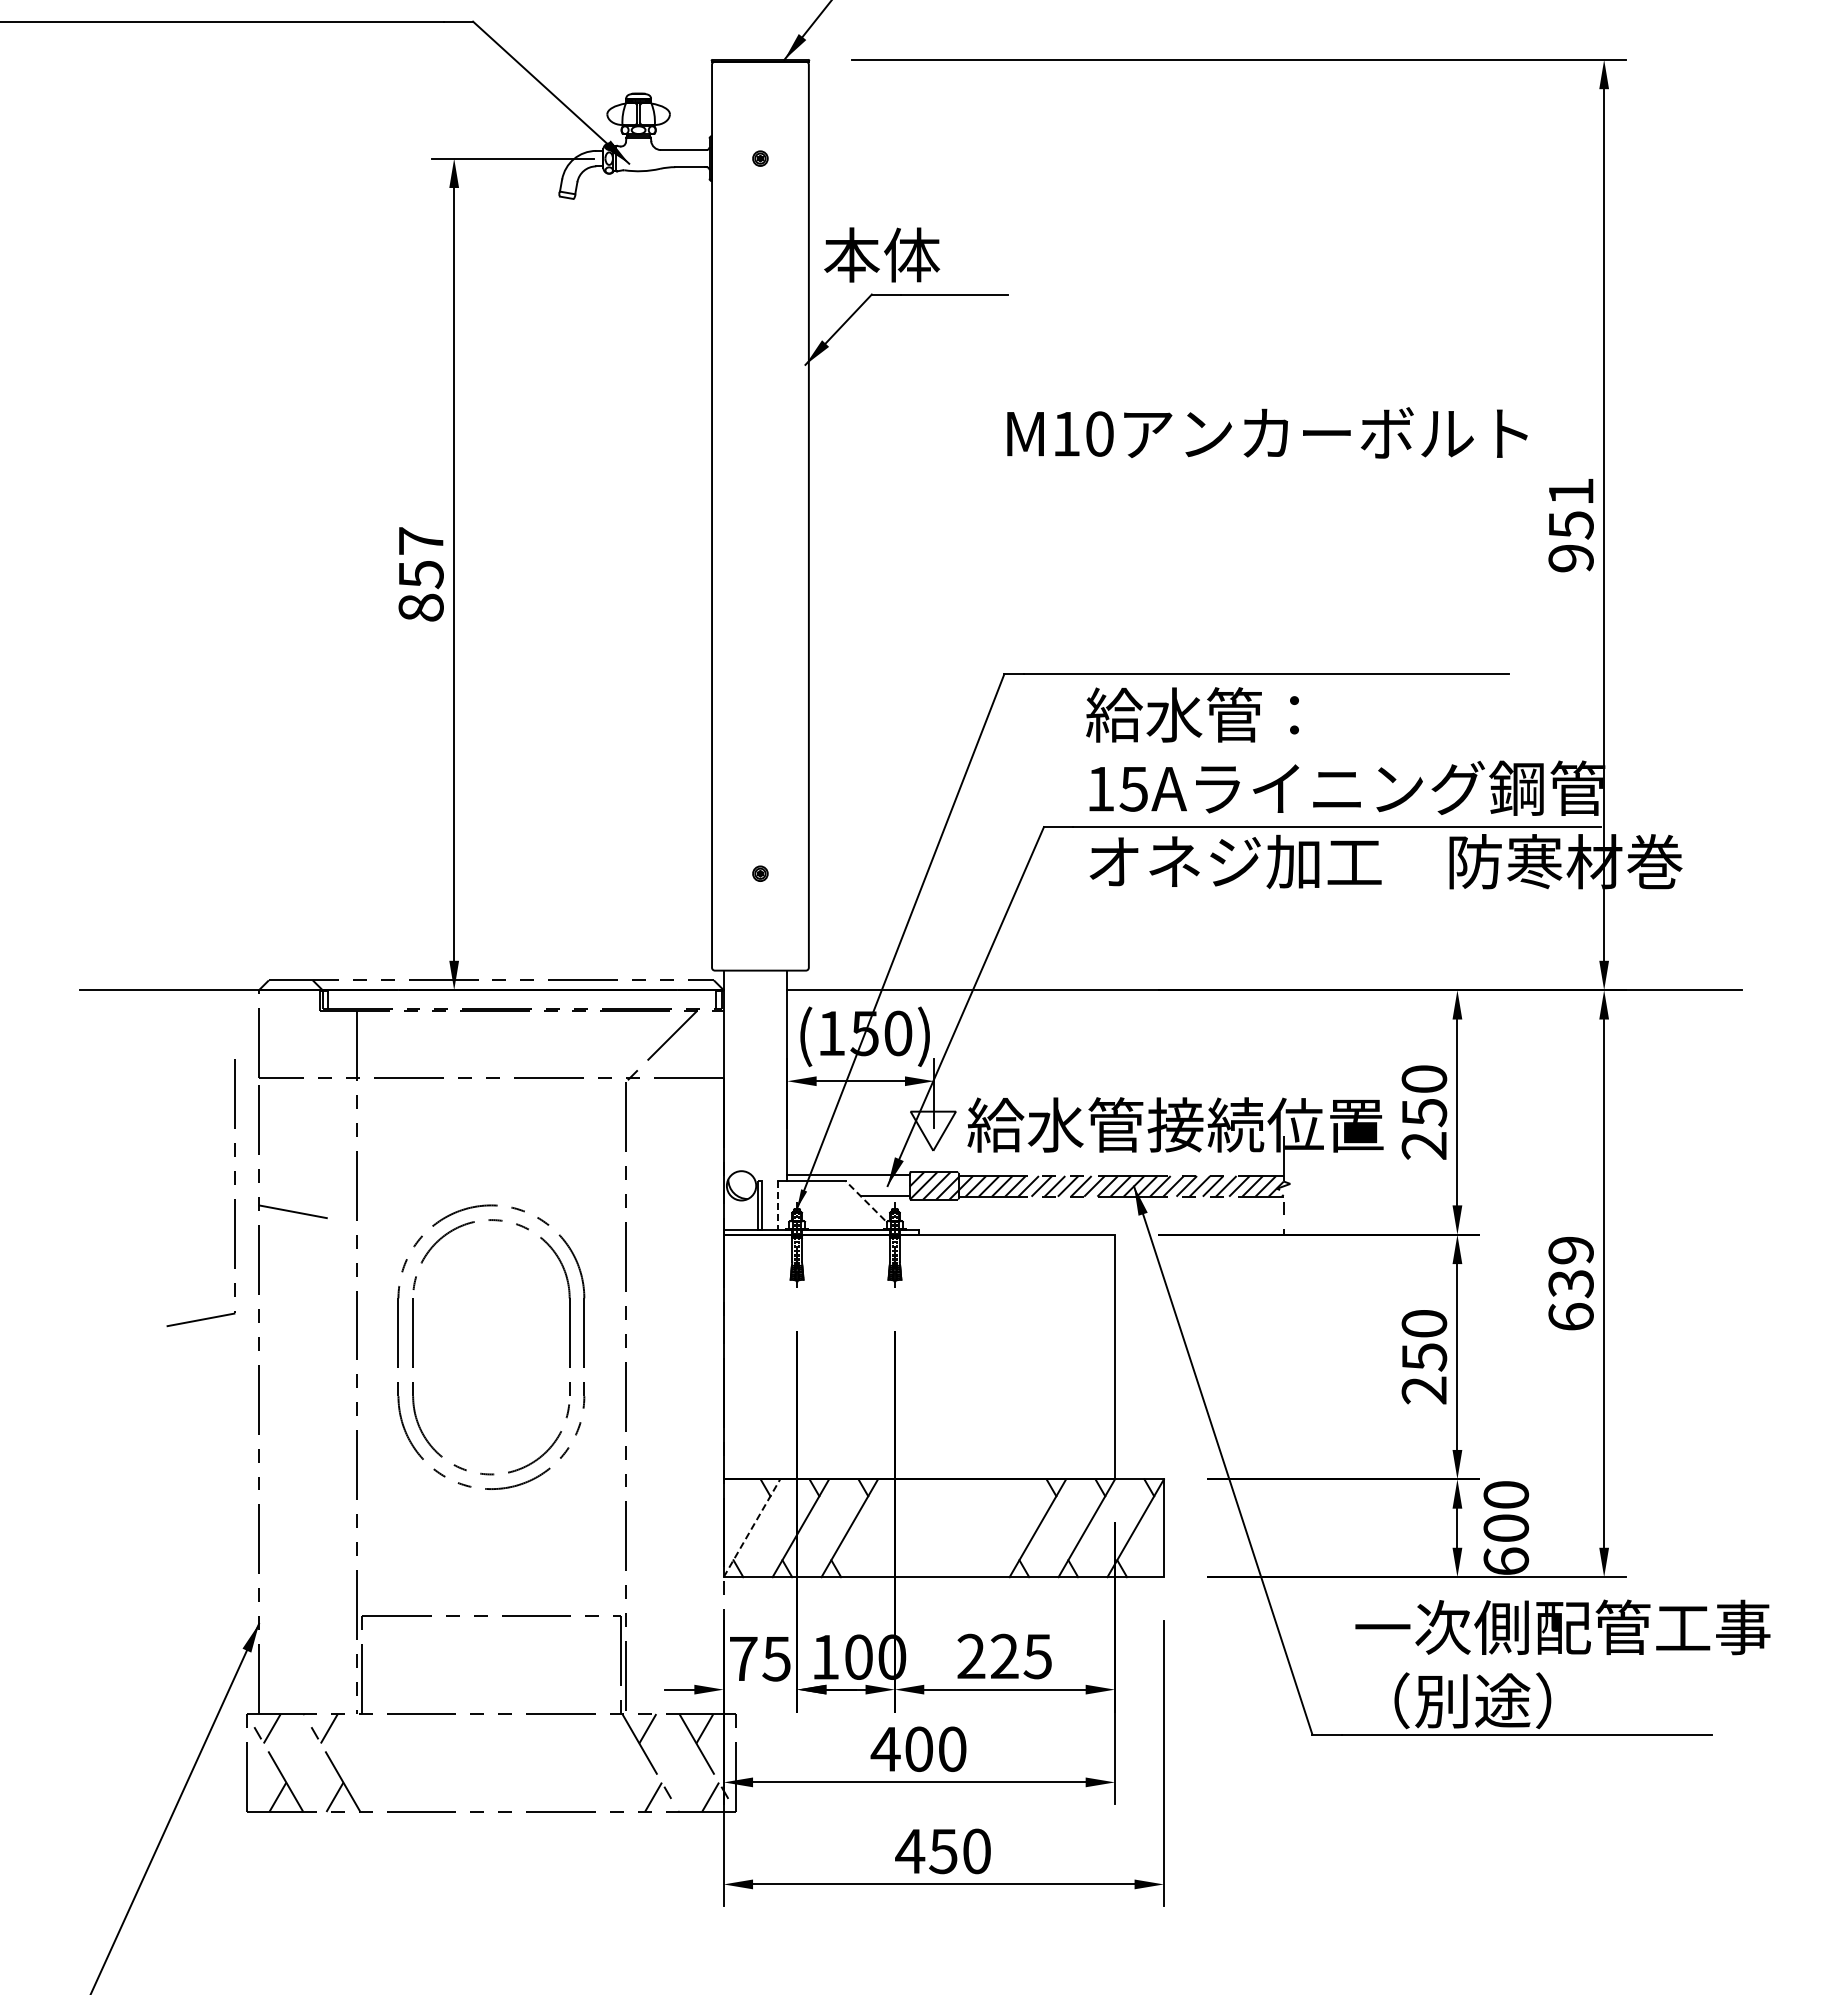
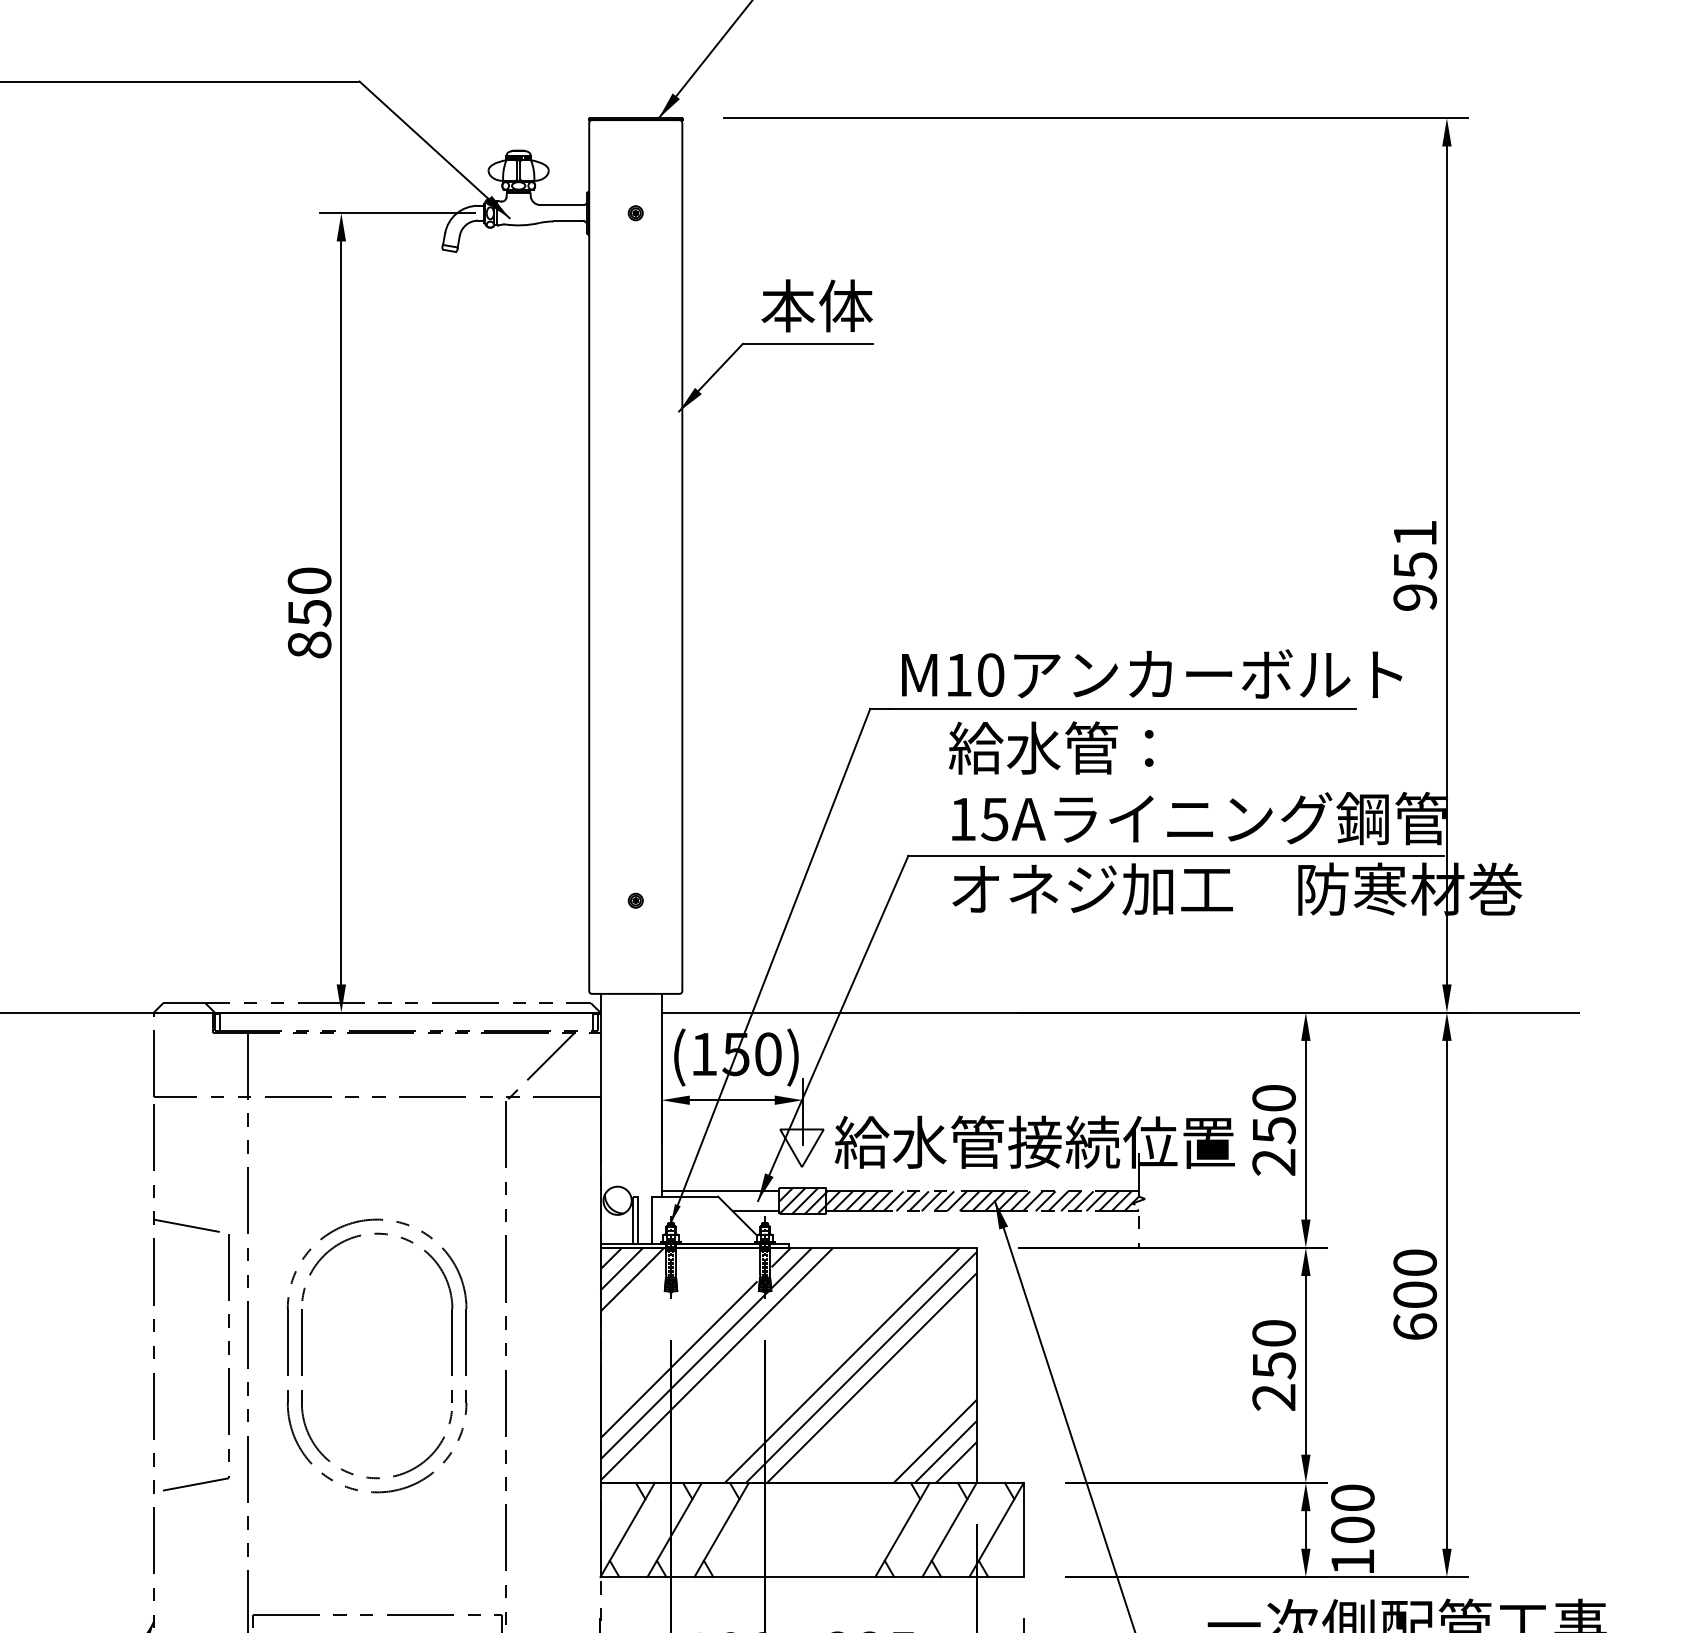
text: (882, 254) -> (817, 305), moved
text: (1267, 432) -> (1152, 673), moved
text: (420, 540) -> (308, 580), 857 -> 850
part: (234, 1199) -> (228, 1368), moved
line: (865, 1201) -> (736, 1215), dashed -> solid
line: (777, 1206) -> (652, 1220), dashed -> solid
text: (1570, 1267) -> (1414, 1279), 639 -> 600
hatch: (919, 1356) -> (788, 1364), added
line: (752, 1527) -> (628, 1529), dashed -> solid
text: (1506, 1560) -> (1353, 1560), 600 -> 100

